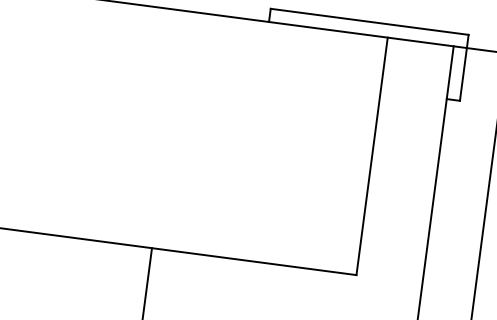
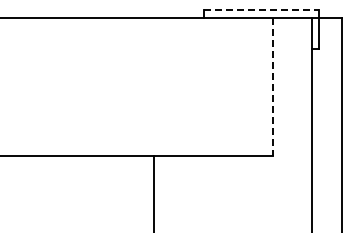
line: (369, 21) -> (261, 10), solid -> dashed
line: (372, 157) -> (273, 87), solid -> dashed

